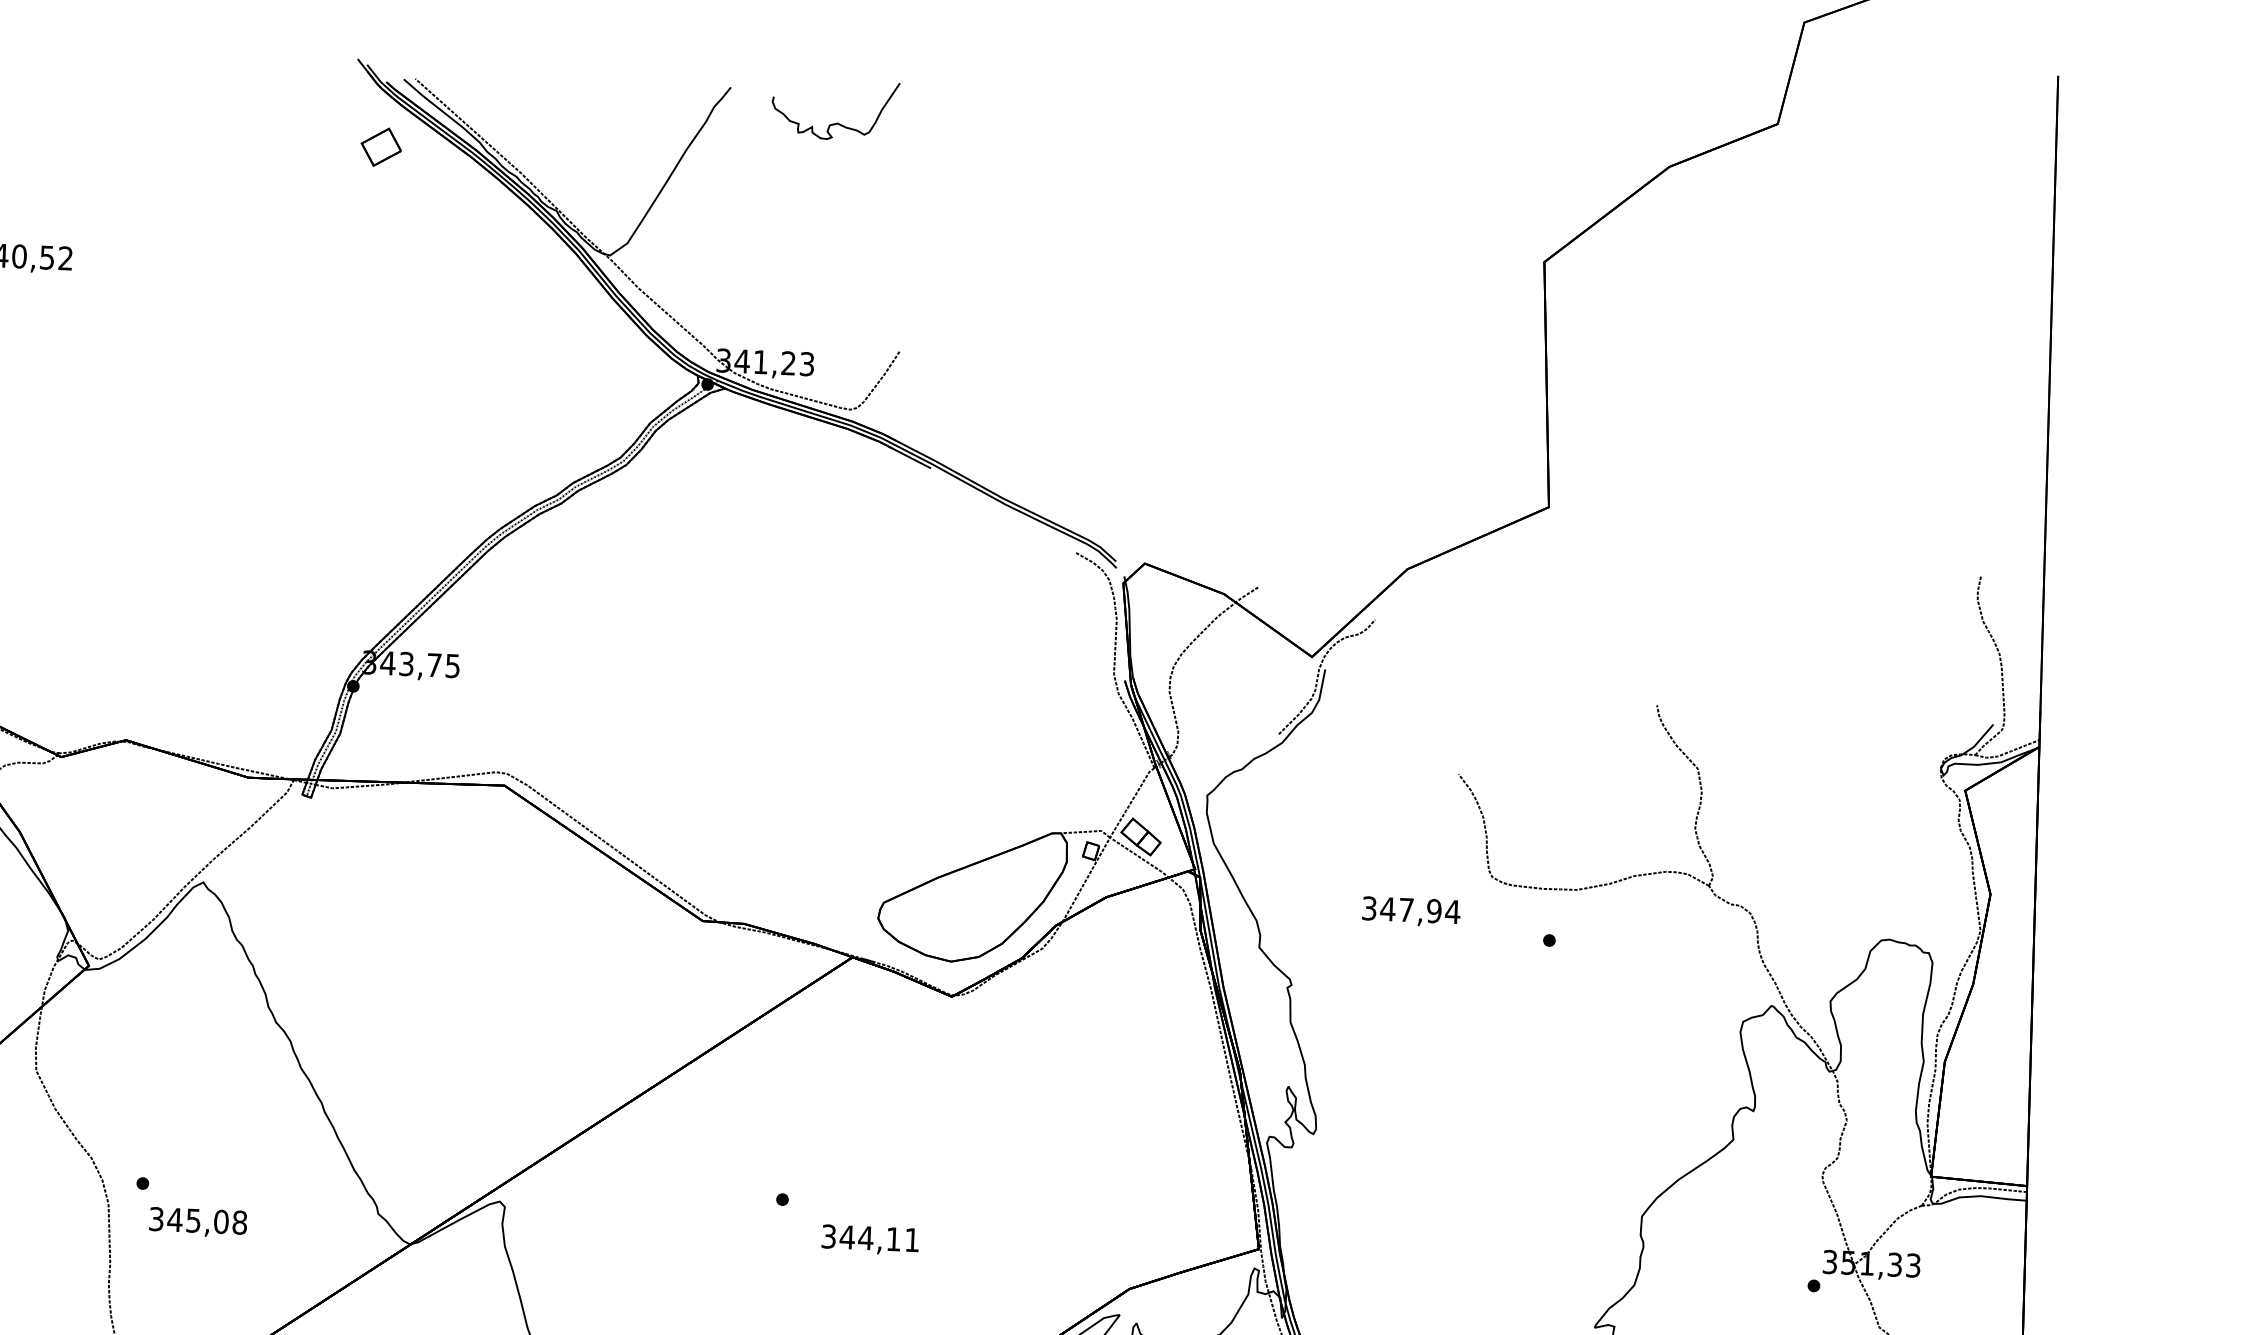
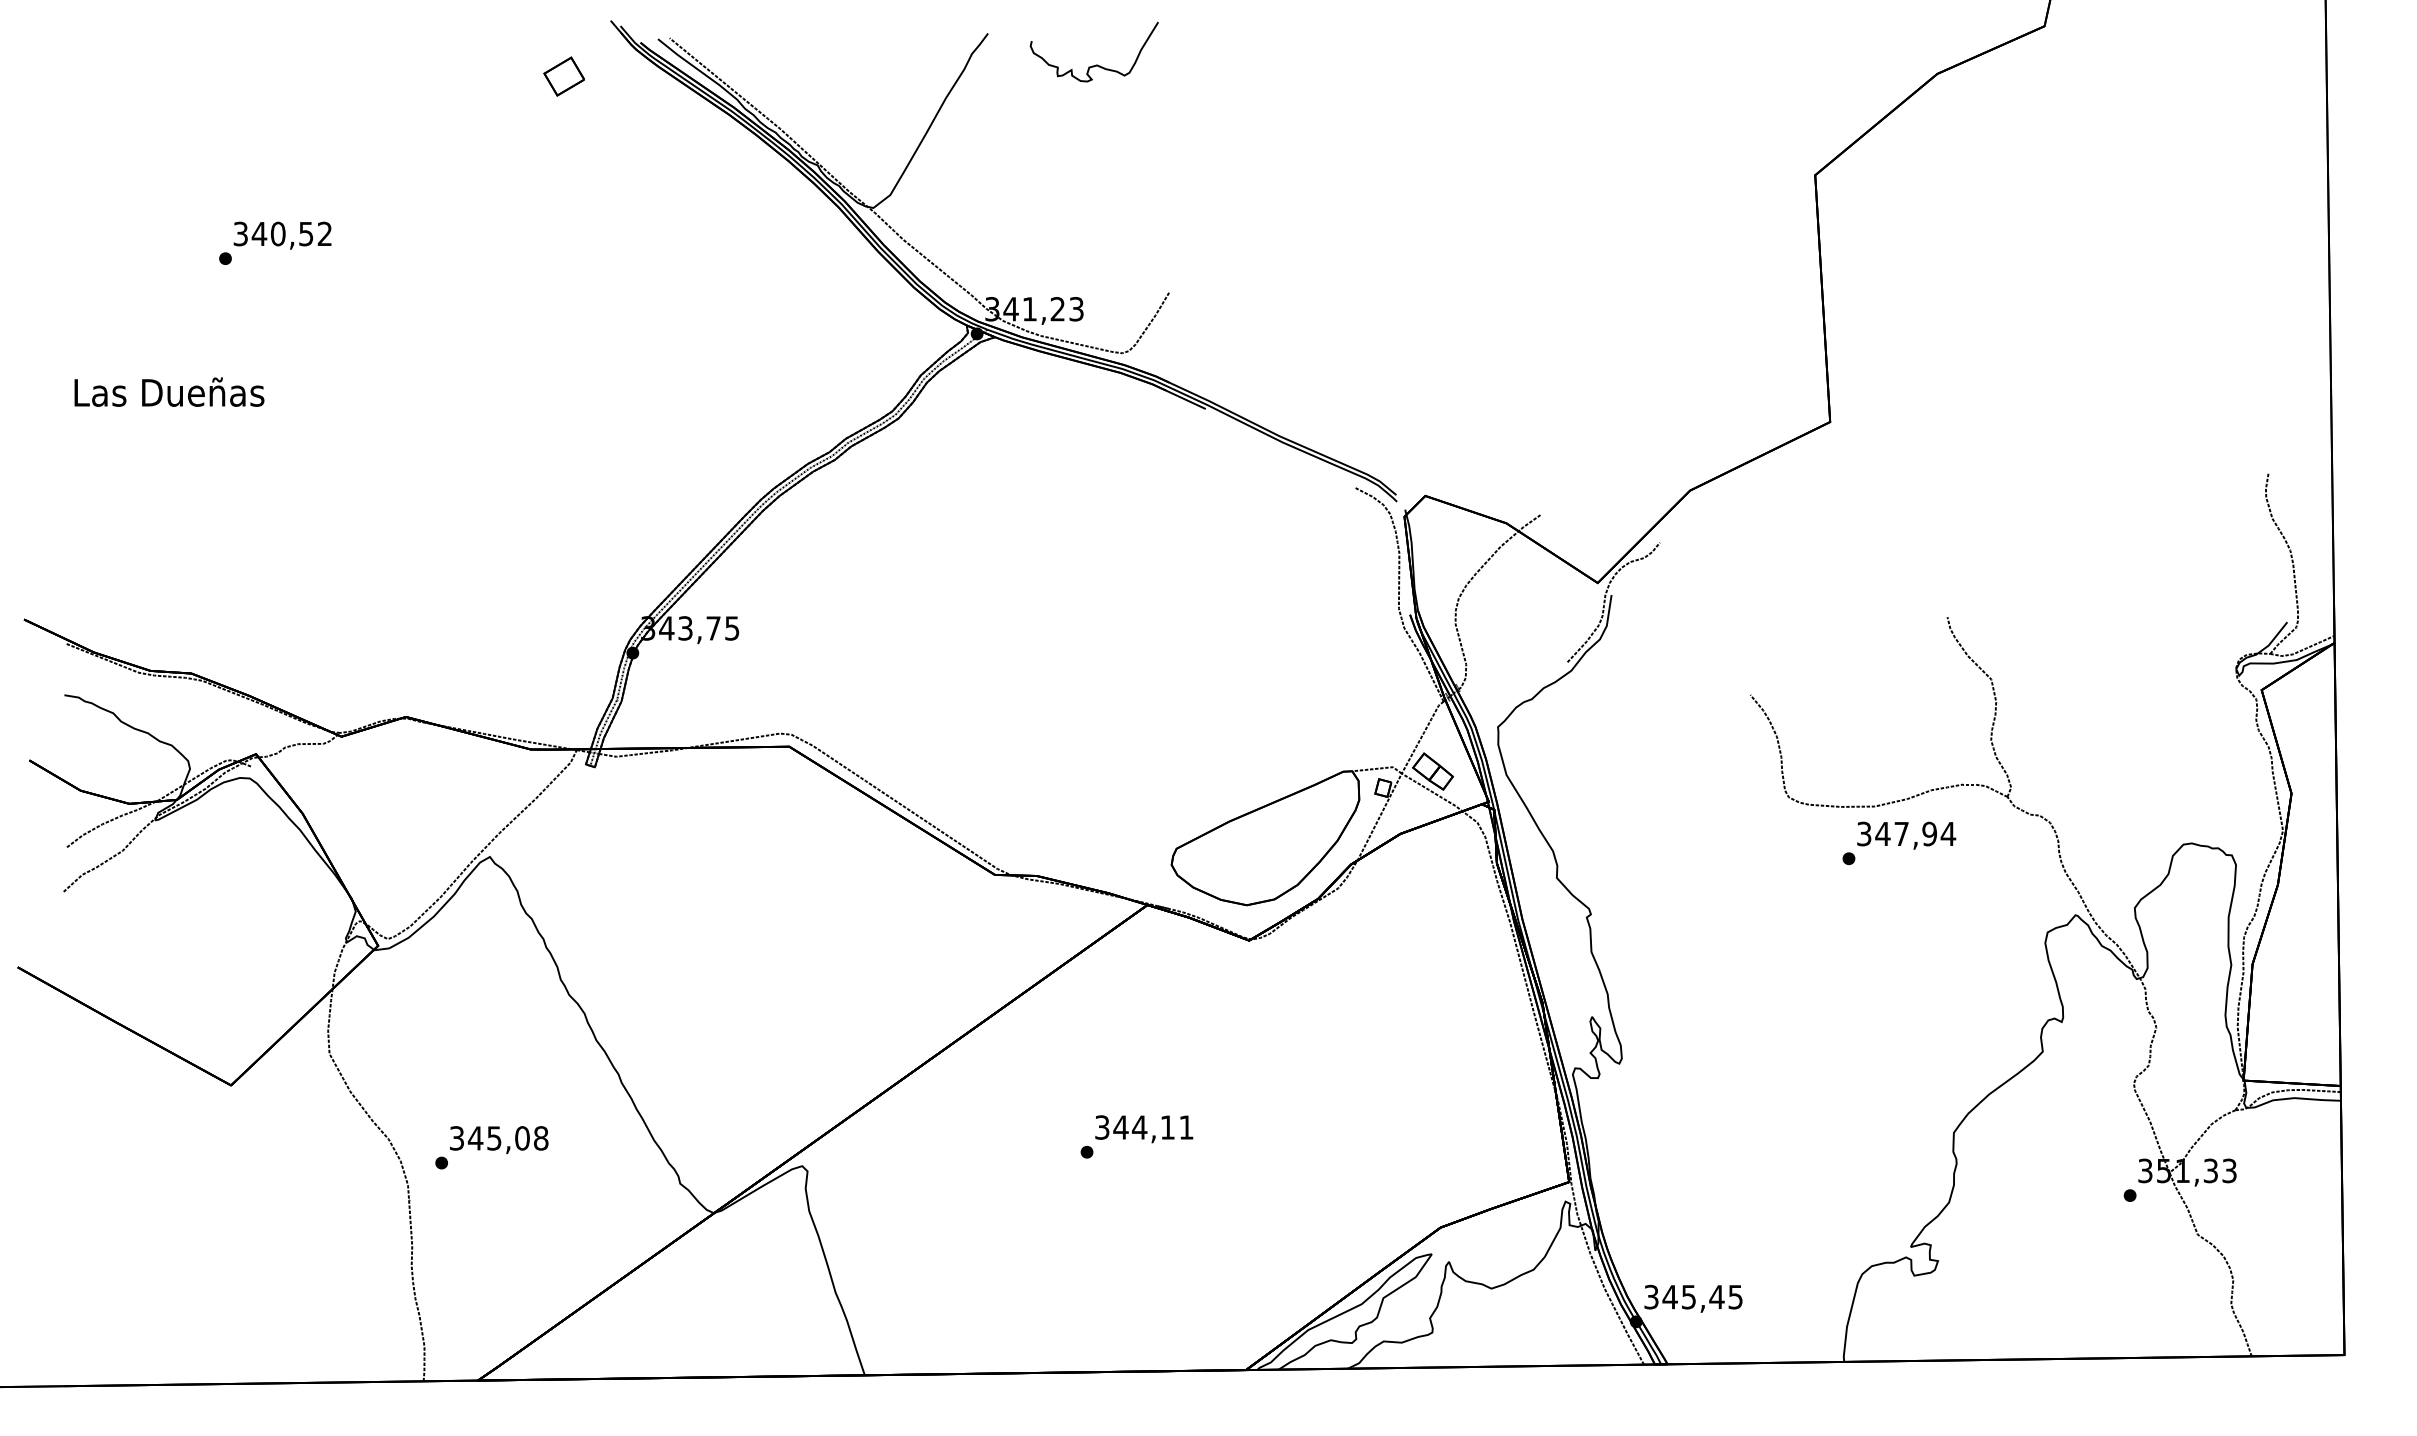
part: (380, 147) -> (563, 76), moved
text: (1411, 911) -> (1906, 835), moved
text: (198, 1222) -> (499, 1139), moved
text: (870, 1240) -> (1144, 1129), moved

